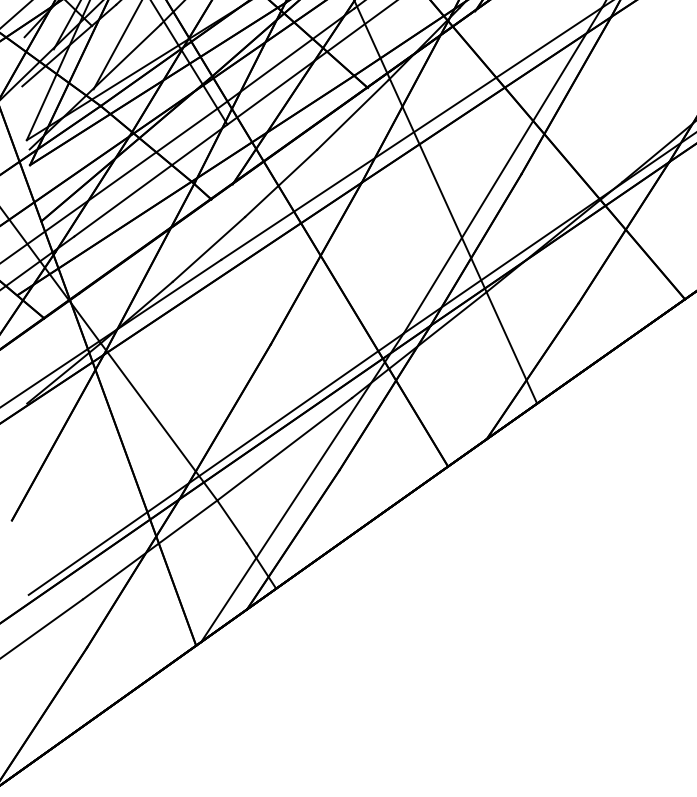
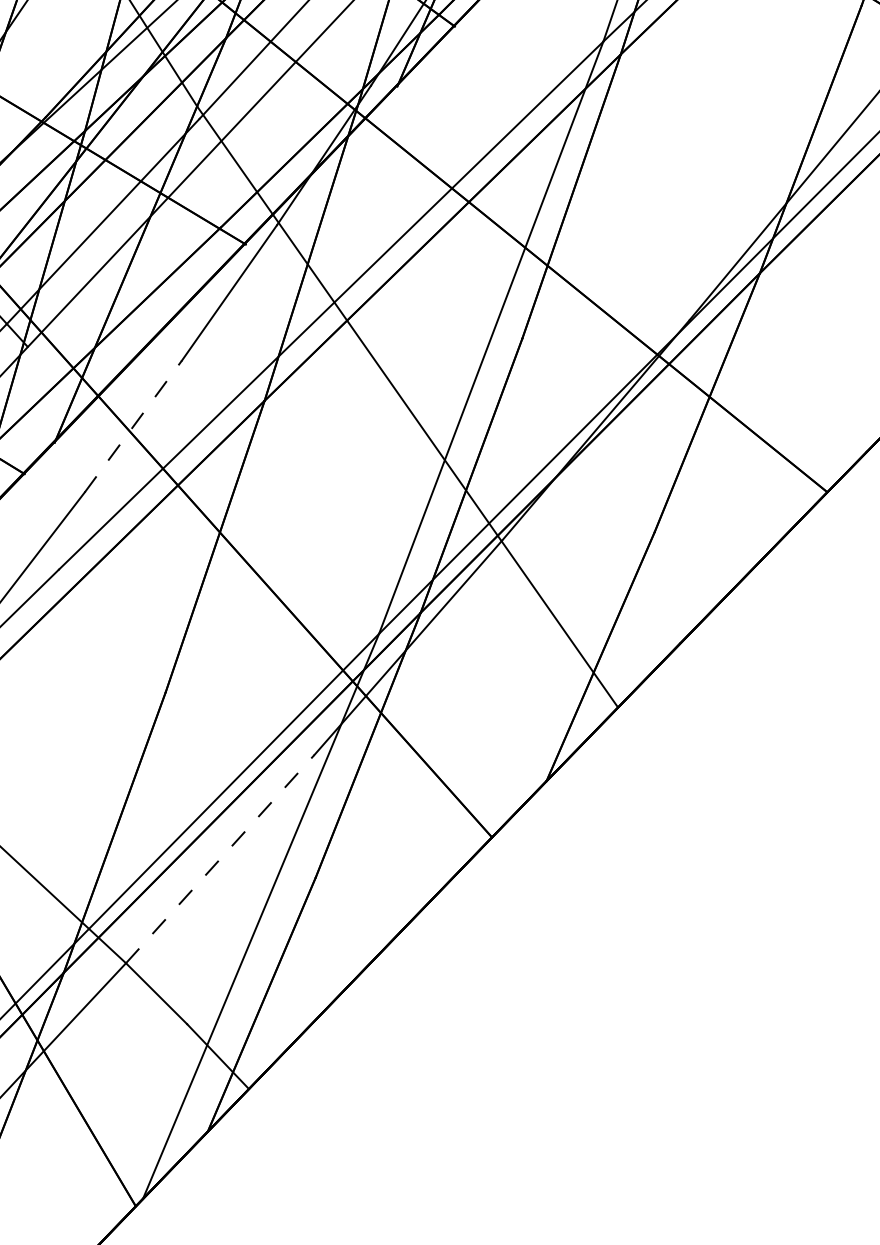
line: (281, 183) -> (133, 426), solid -> dashed
line: (284, 449) -> (220, 859), solid -> dashed

